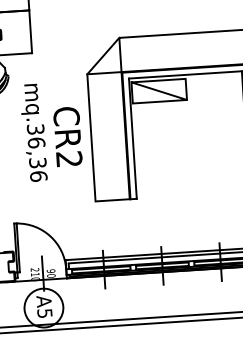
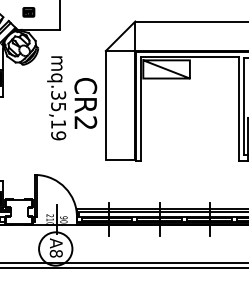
text: (37, 159) -> (58, 121), mq.36,36 -> mq.35,19
text: (43, 313) -> (55, 253), A5 -> A8

